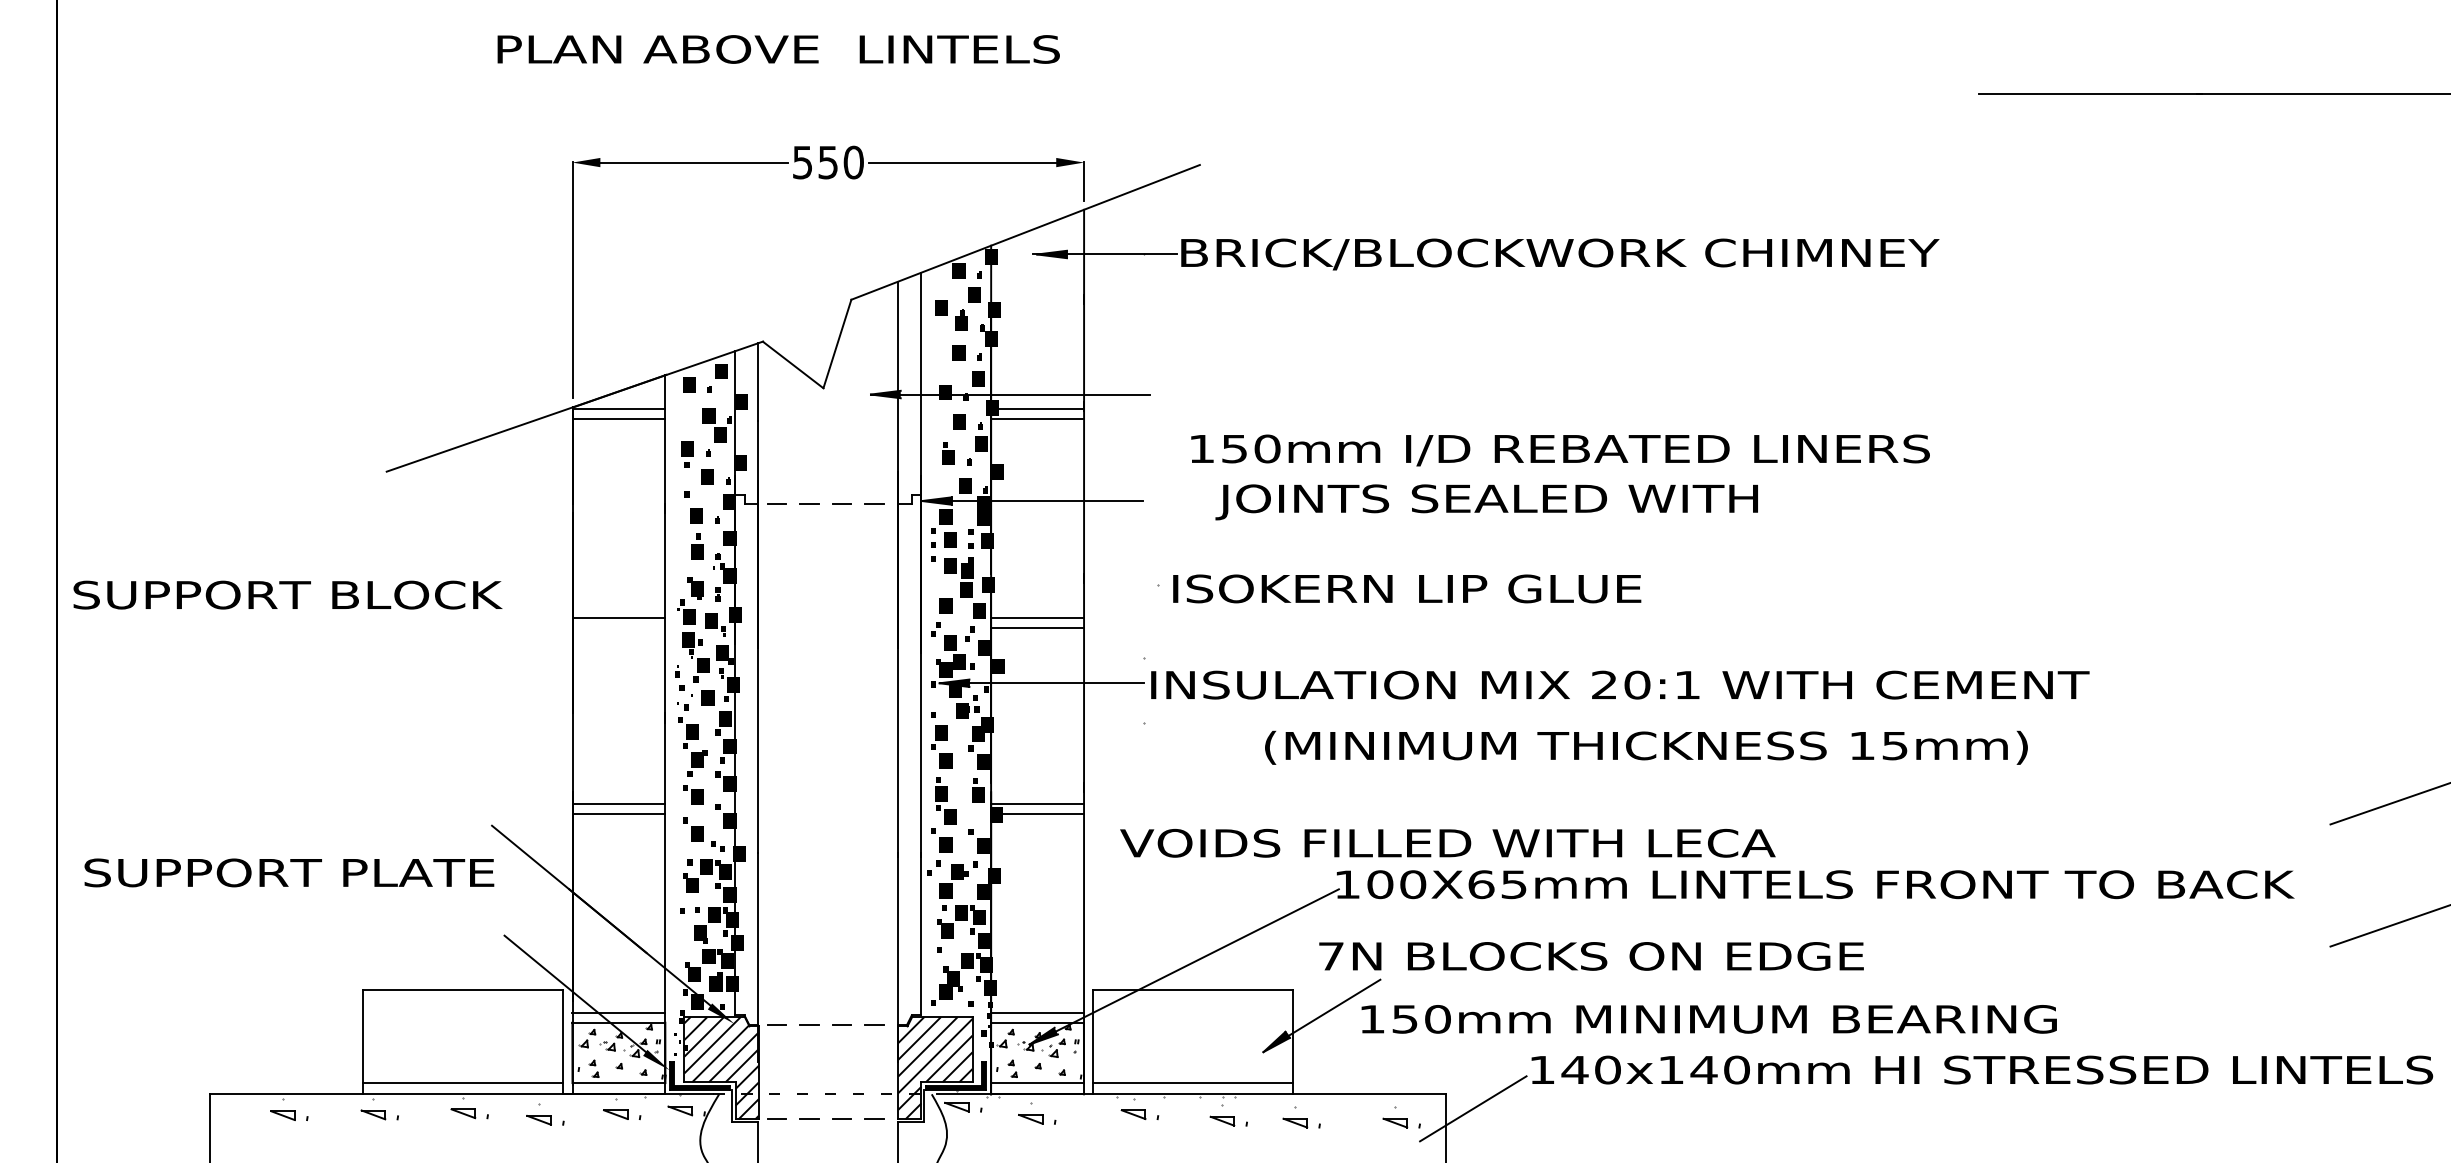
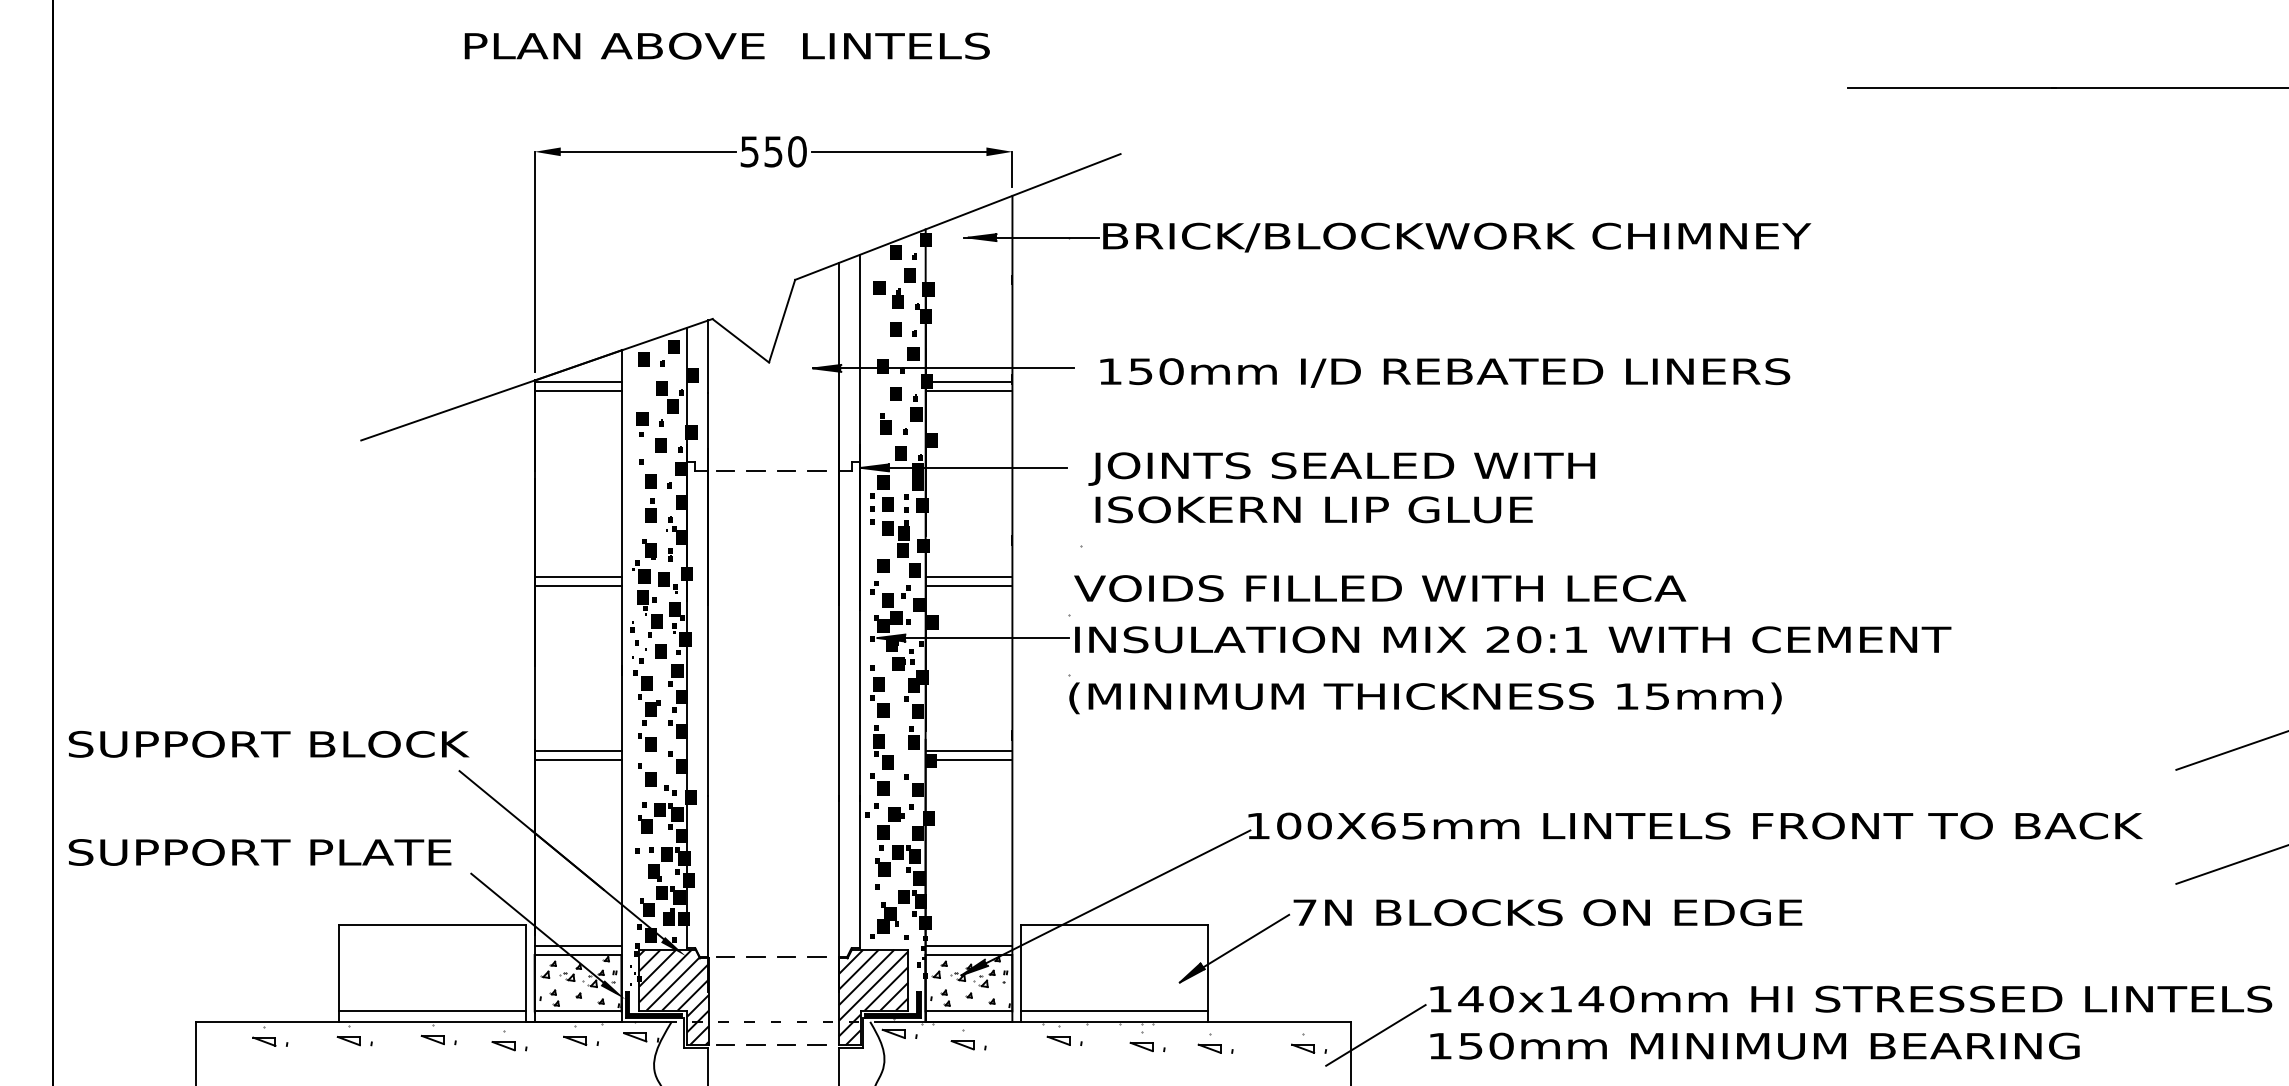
text: (1560, 450) -> (1445, 373), moved
text: (1486, 502) -> (1341, 469), moved
text: (1407, 588) -> (1314, 509), moved
text: (287, 594) -> (268, 743), moved
line: (618, 627) -> (577, 585), added
text: (1646, 747) -> (1425, 698), moved
text: (1447, 843) -> (1379, 588), moved
text: (289, 872) -> (260, 852), moved
text: (1591, 956) -> (1547, 912), moved
text: (1708, 1019) -> (1754, 1046), moved

